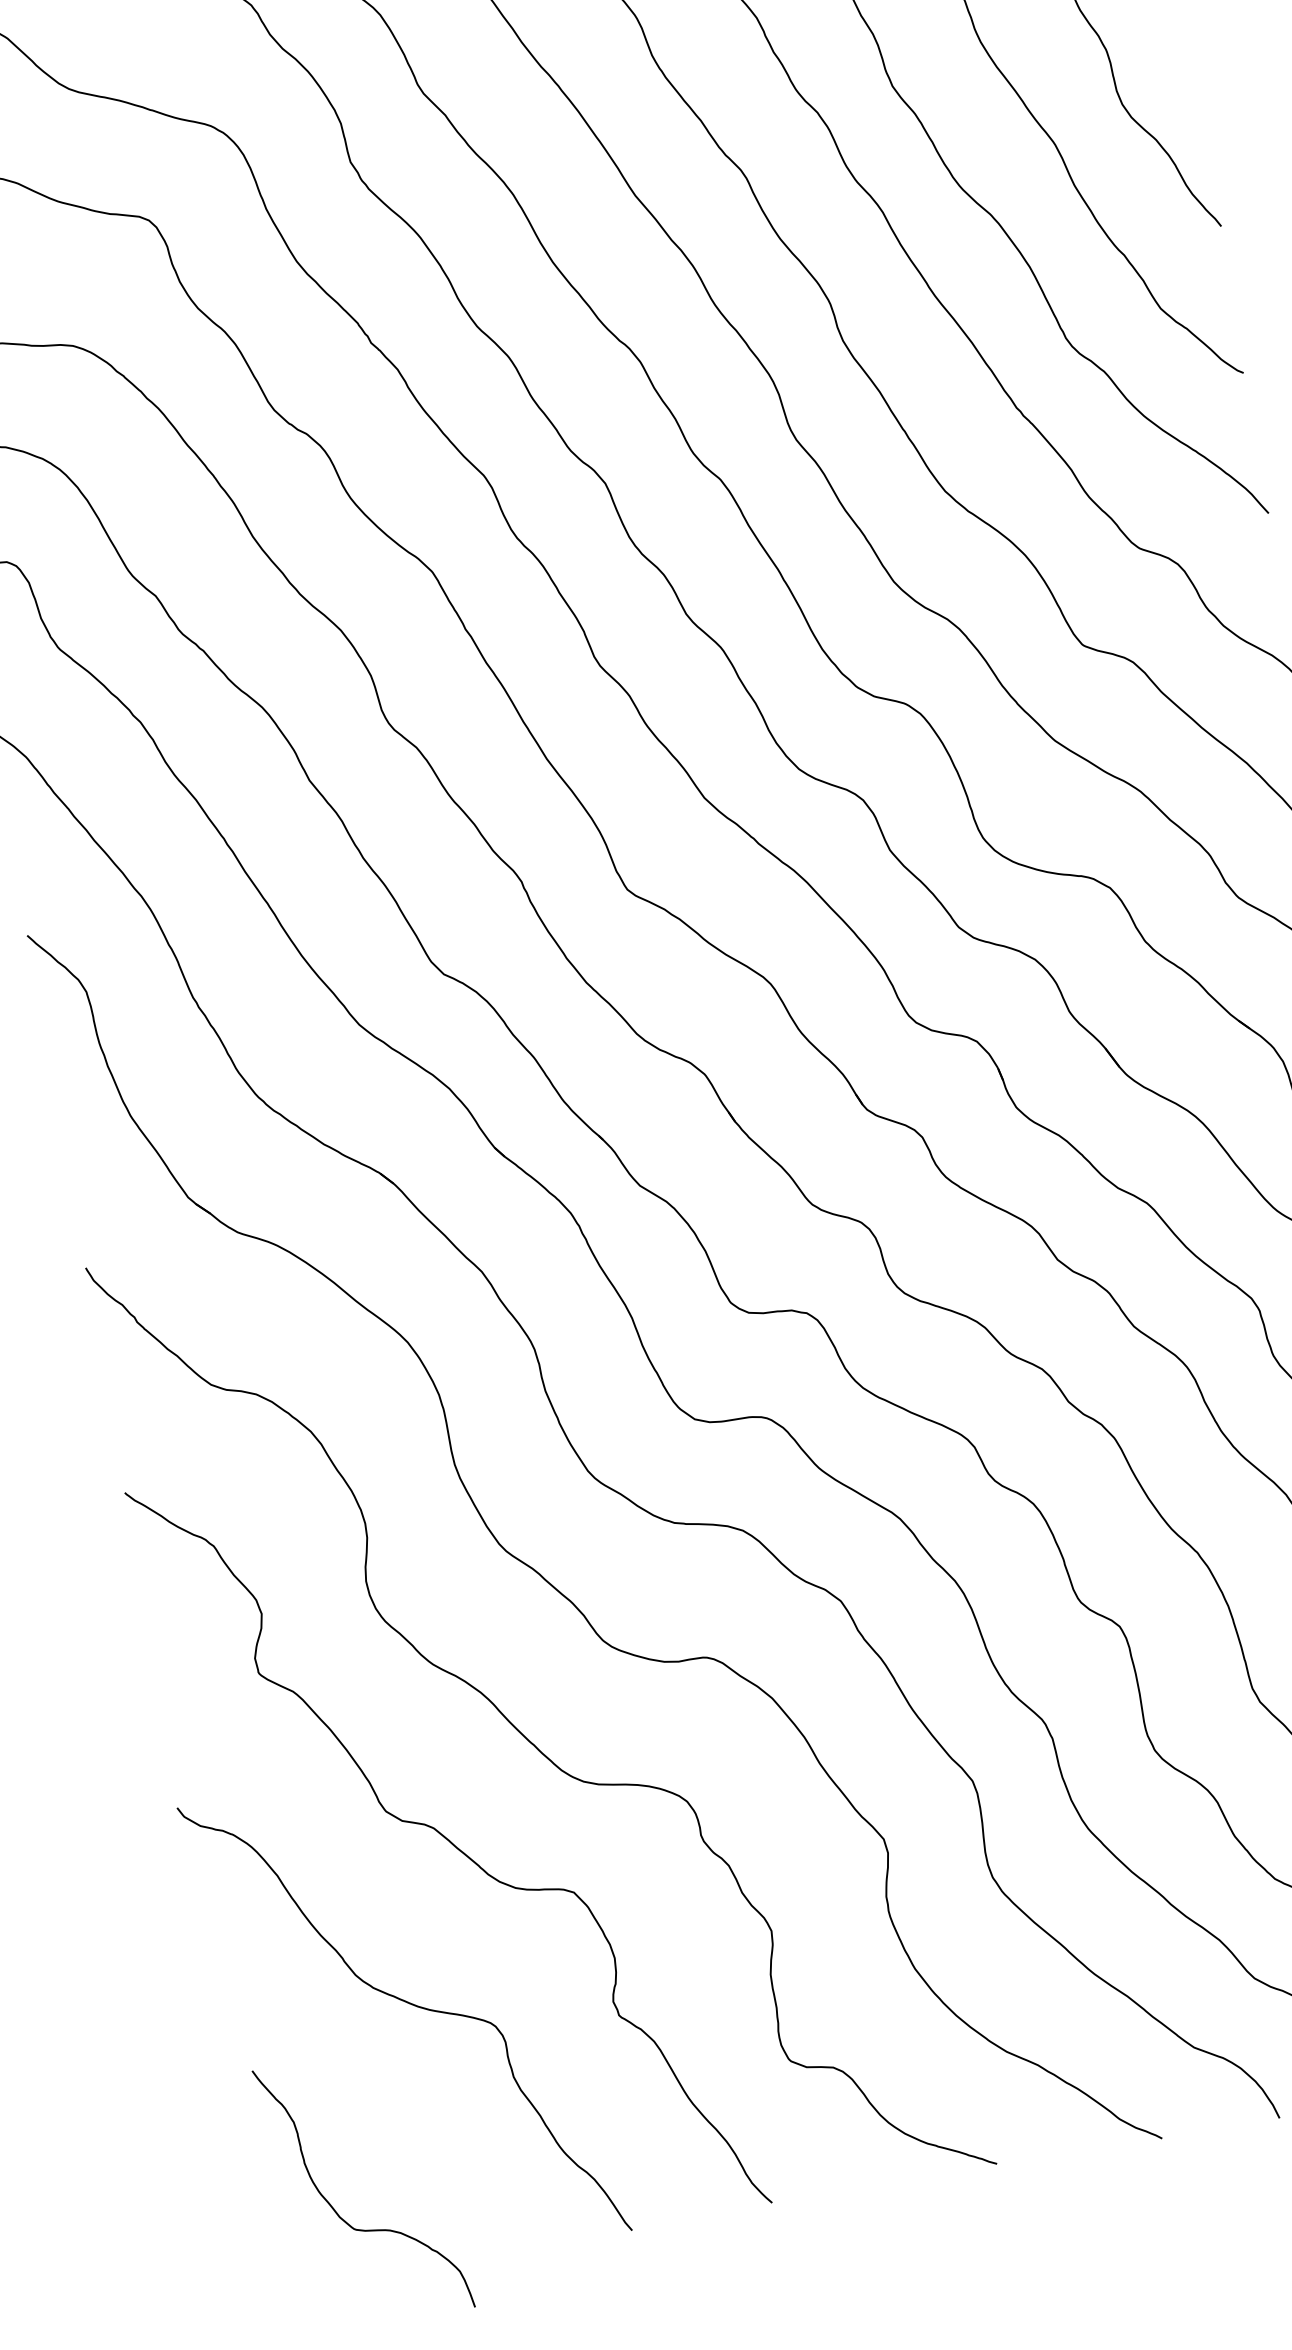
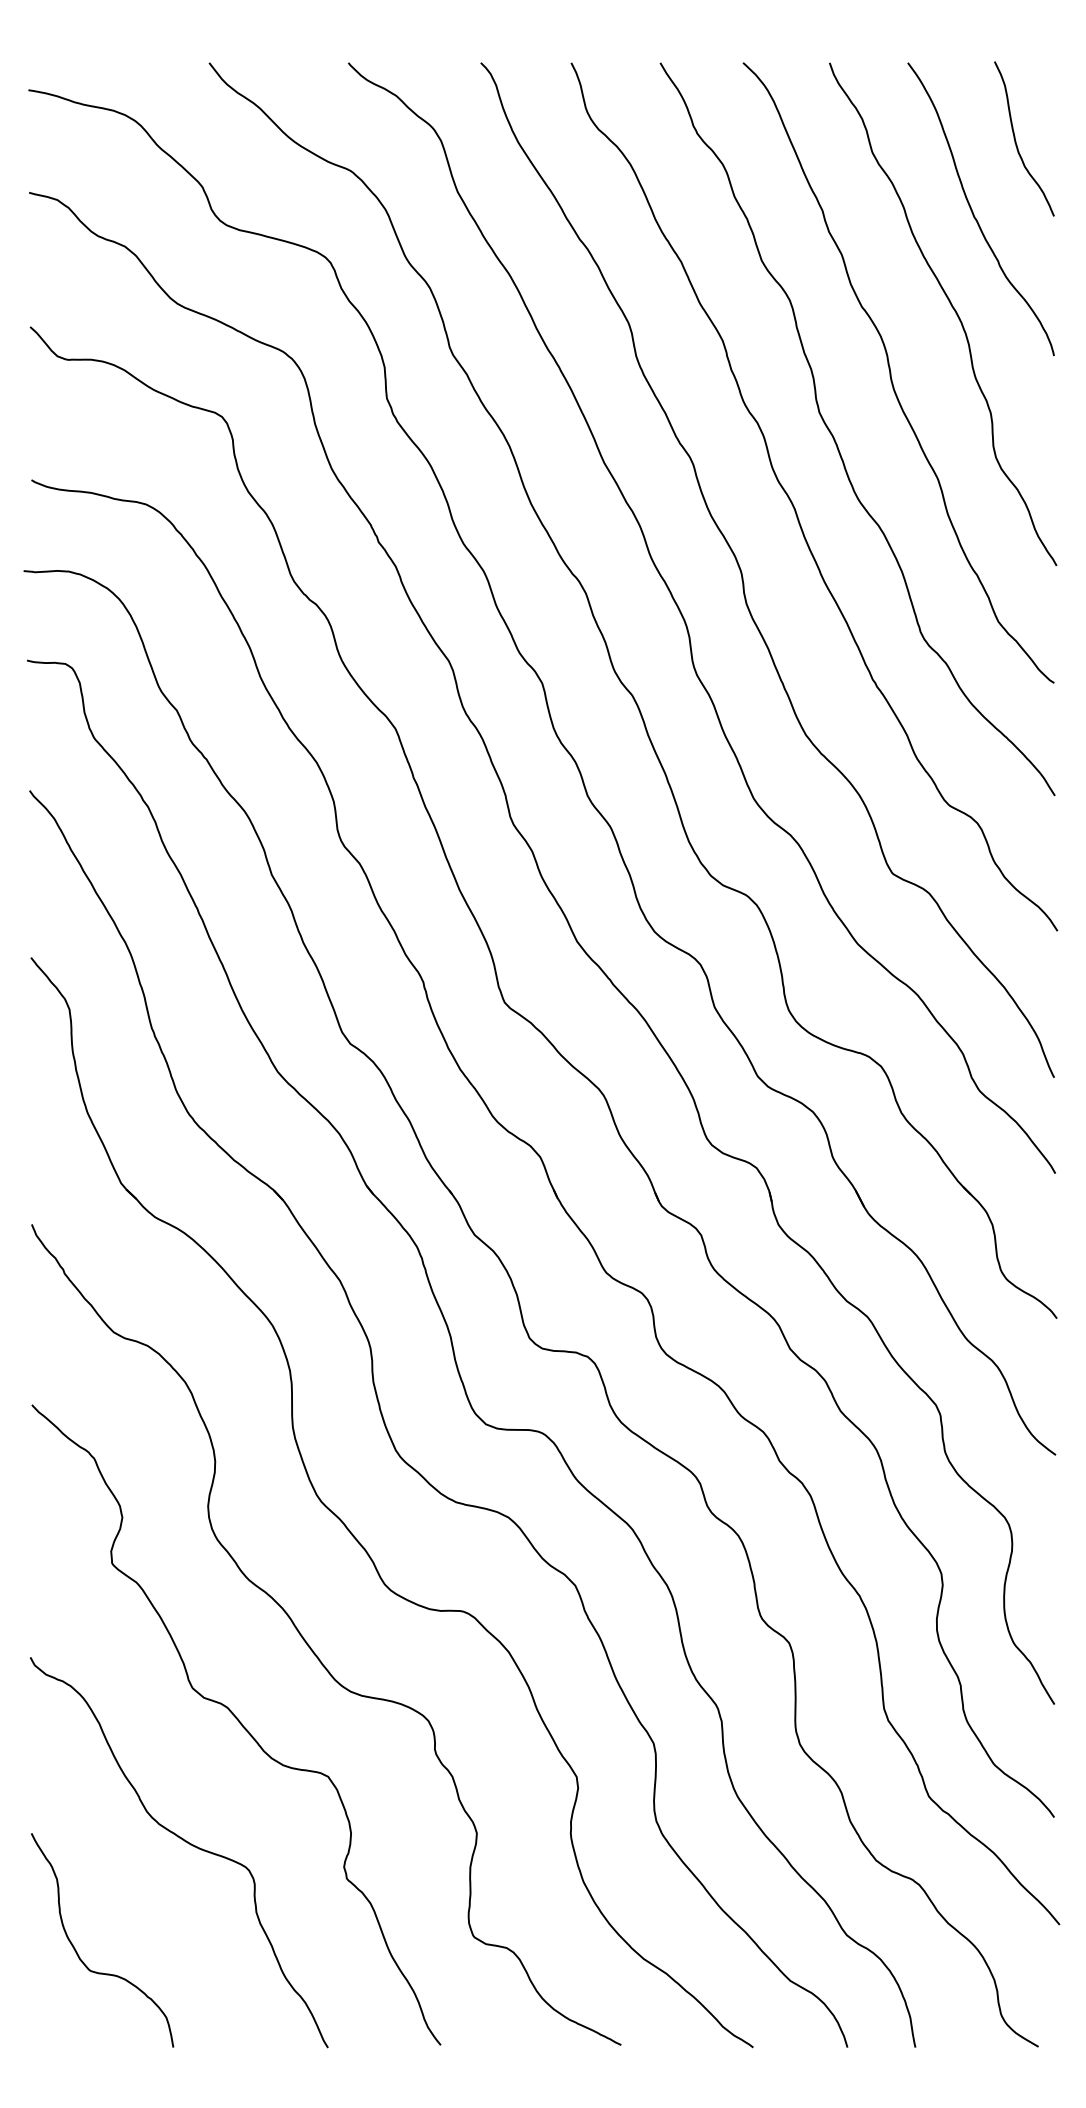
curve: (336, 2210) -> (78, 1953), moved

